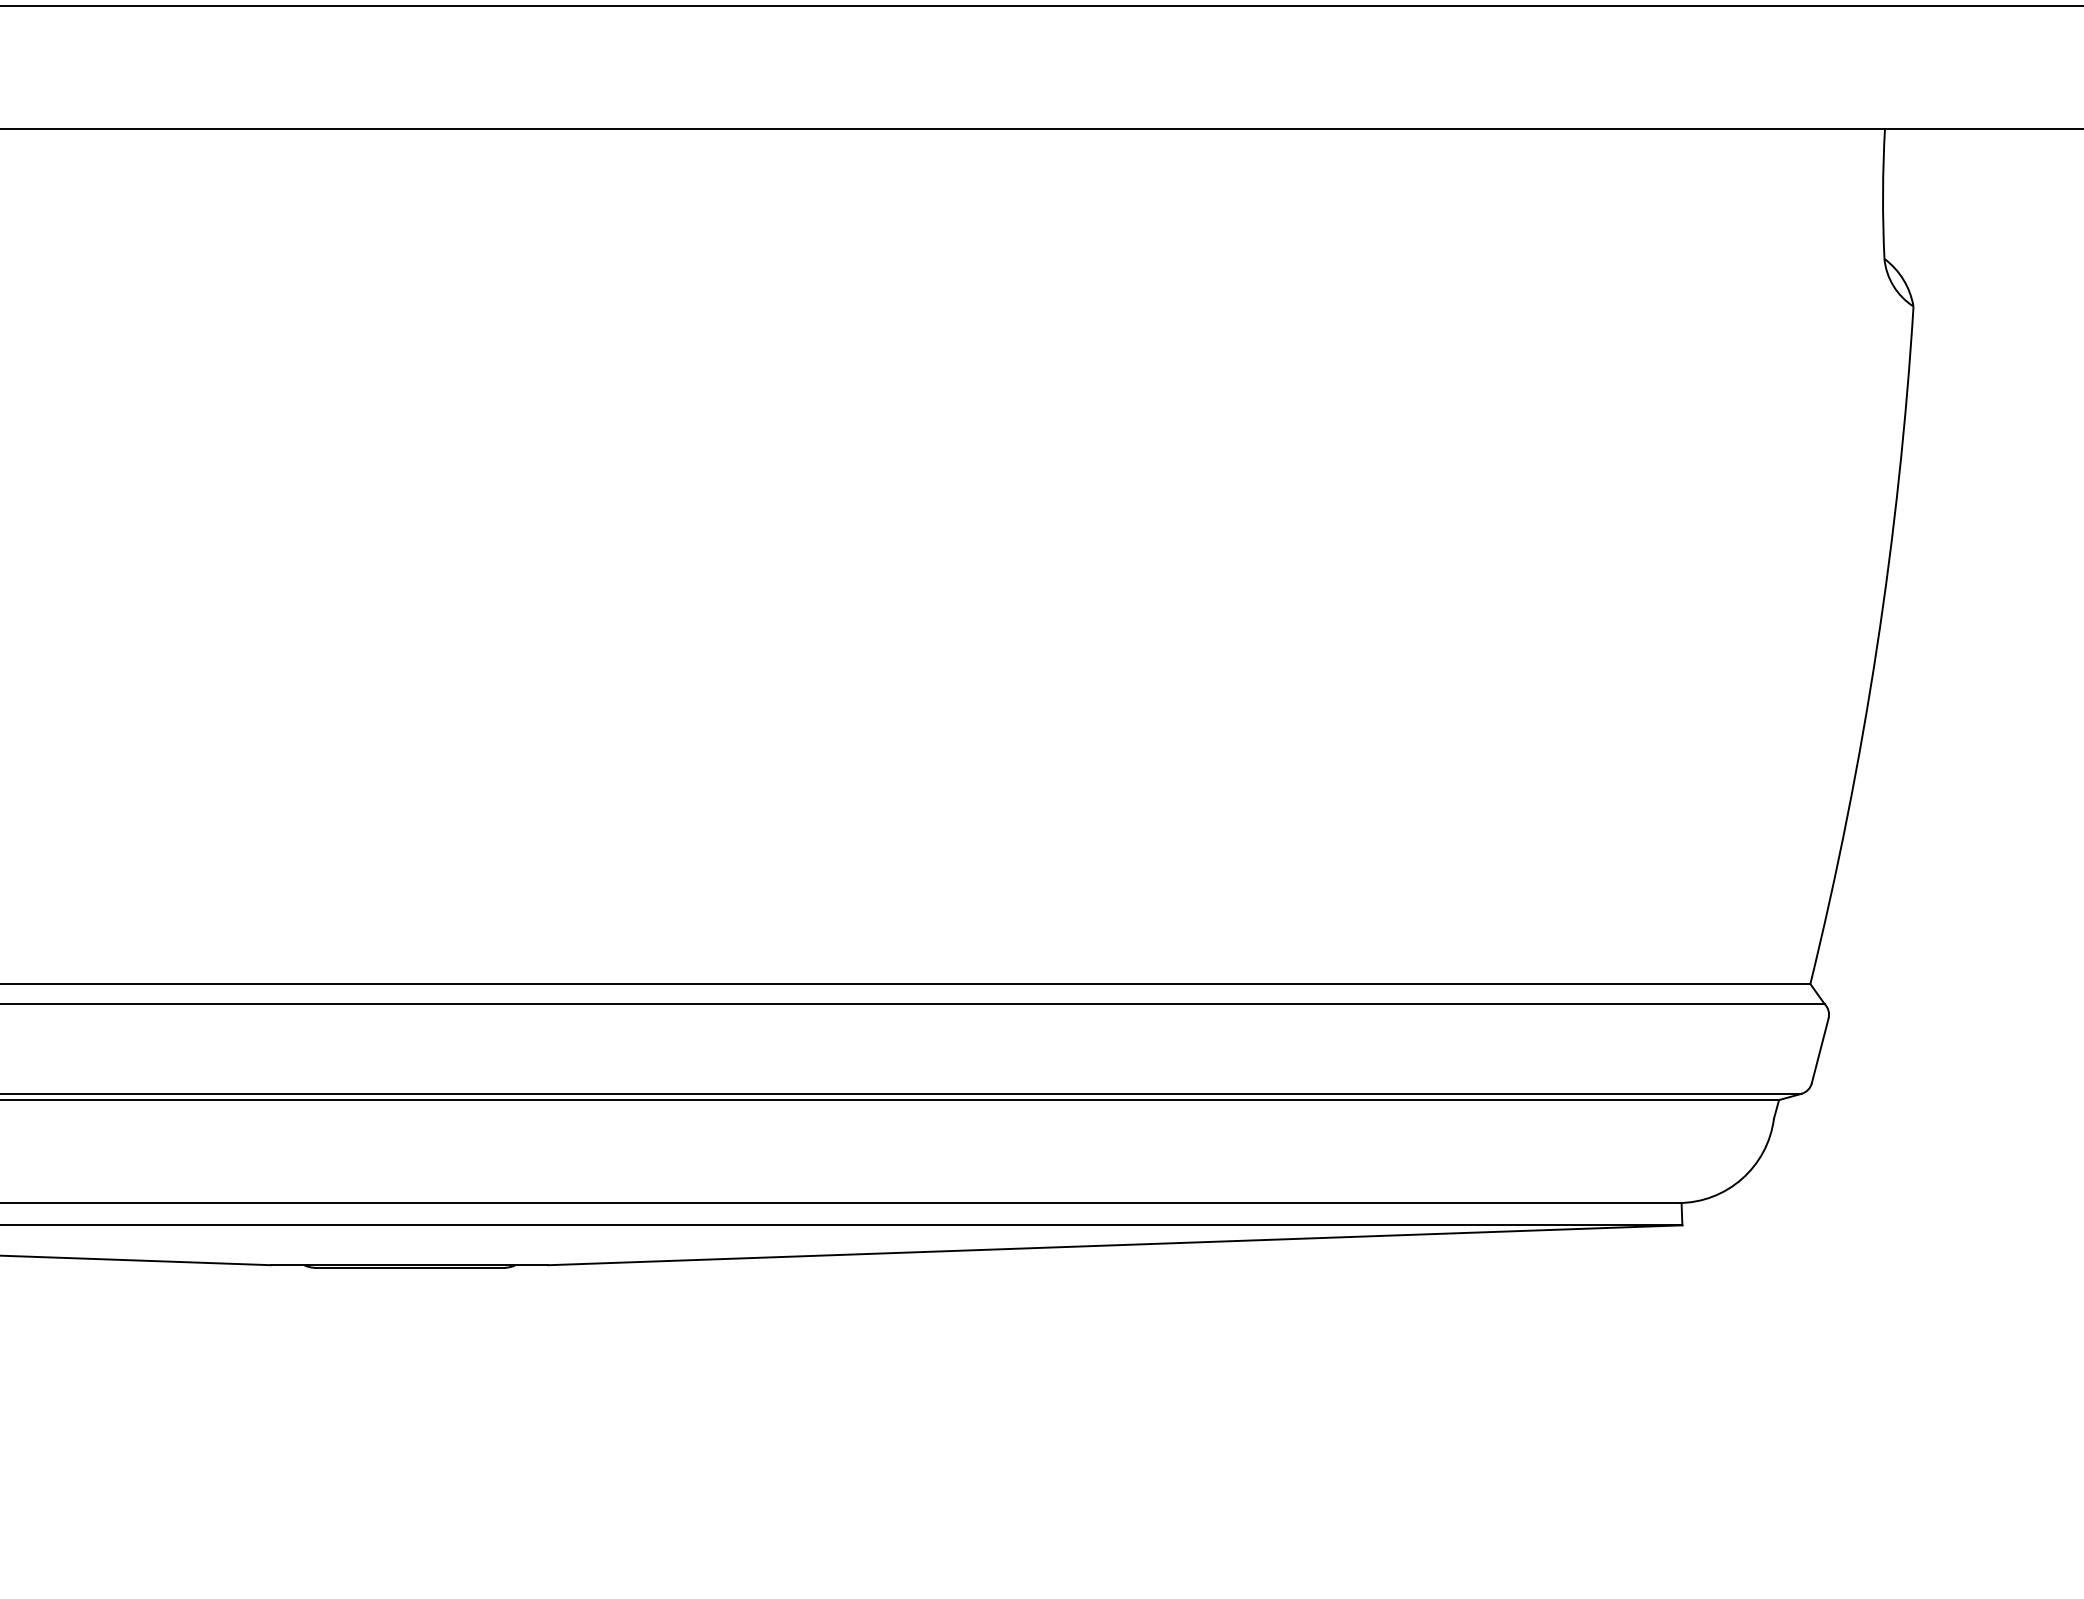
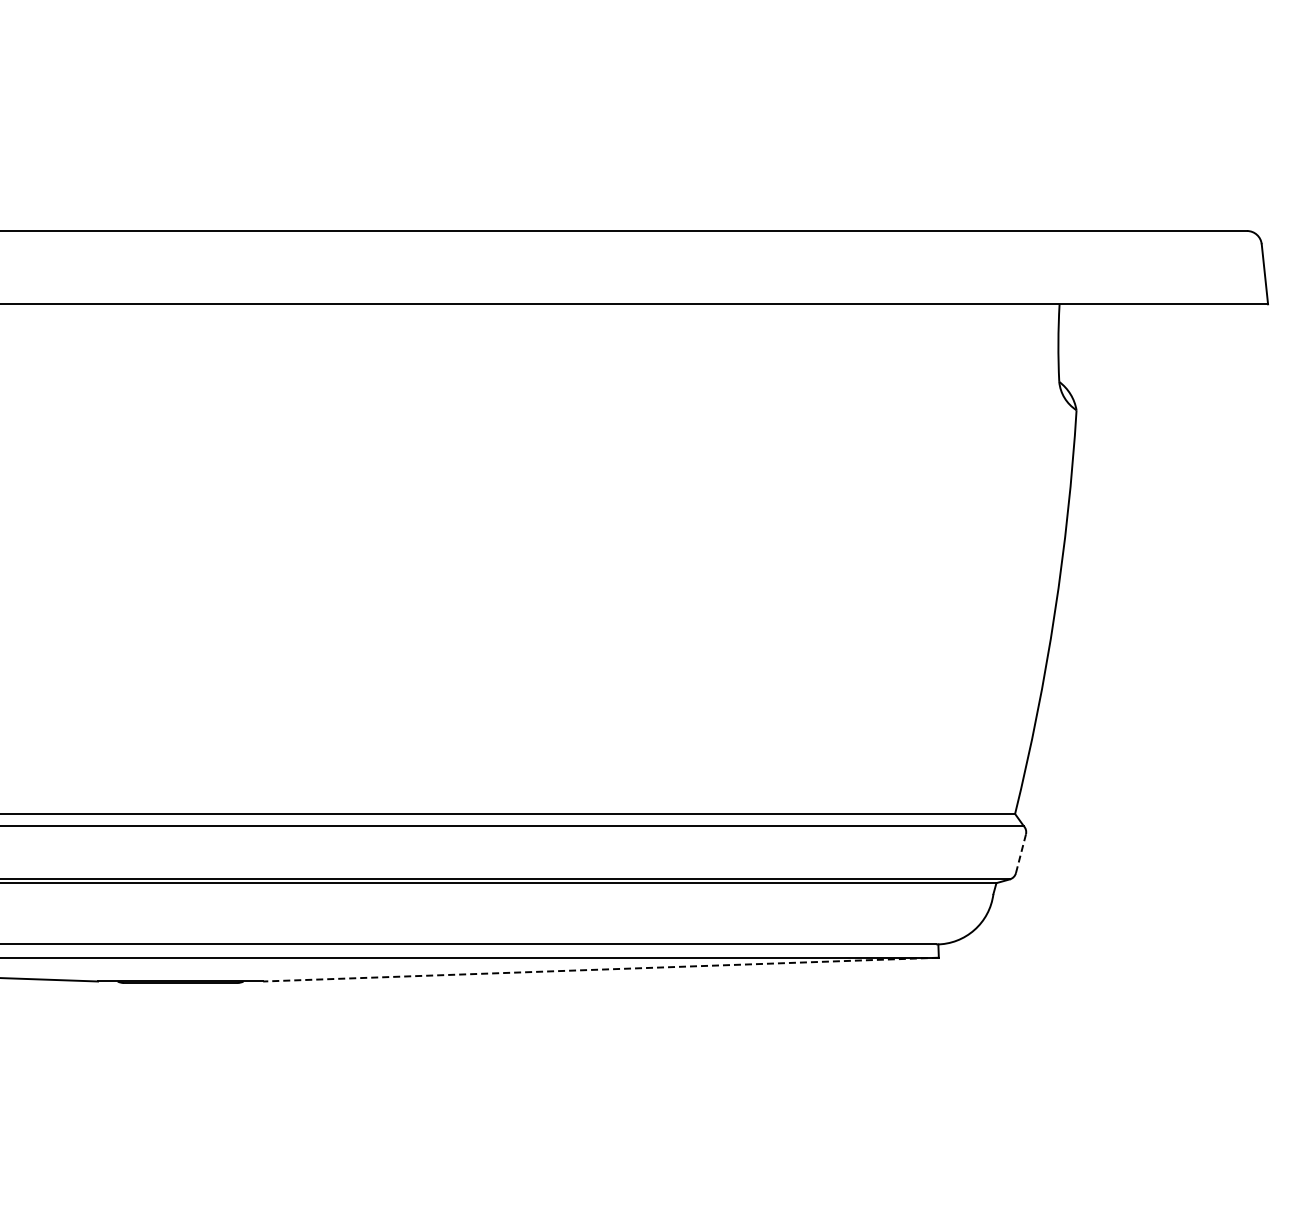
line: (1819, 1050) -> (1020, 853), solid -> dashed
line: (1114, 1245) -> (600, 969), solid -> dashed

